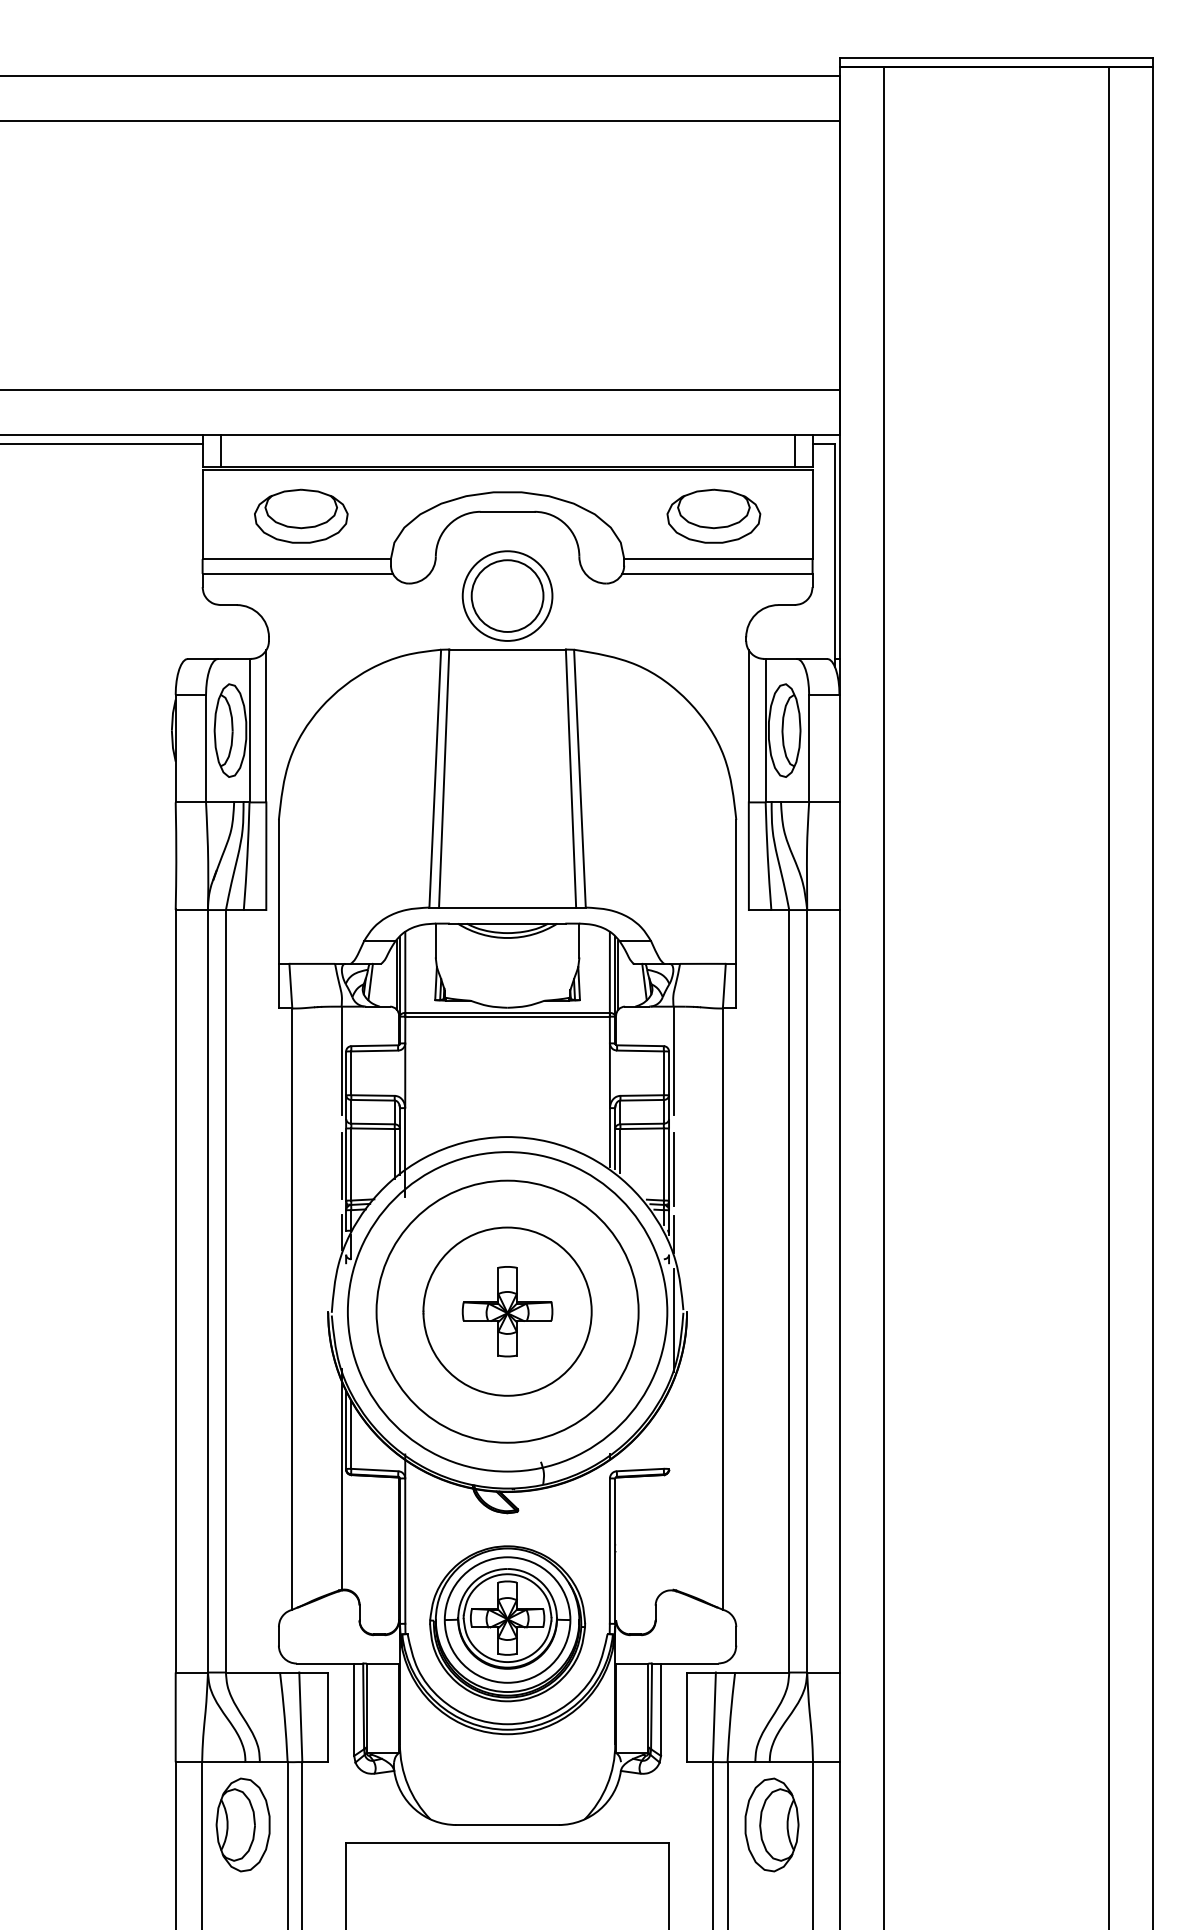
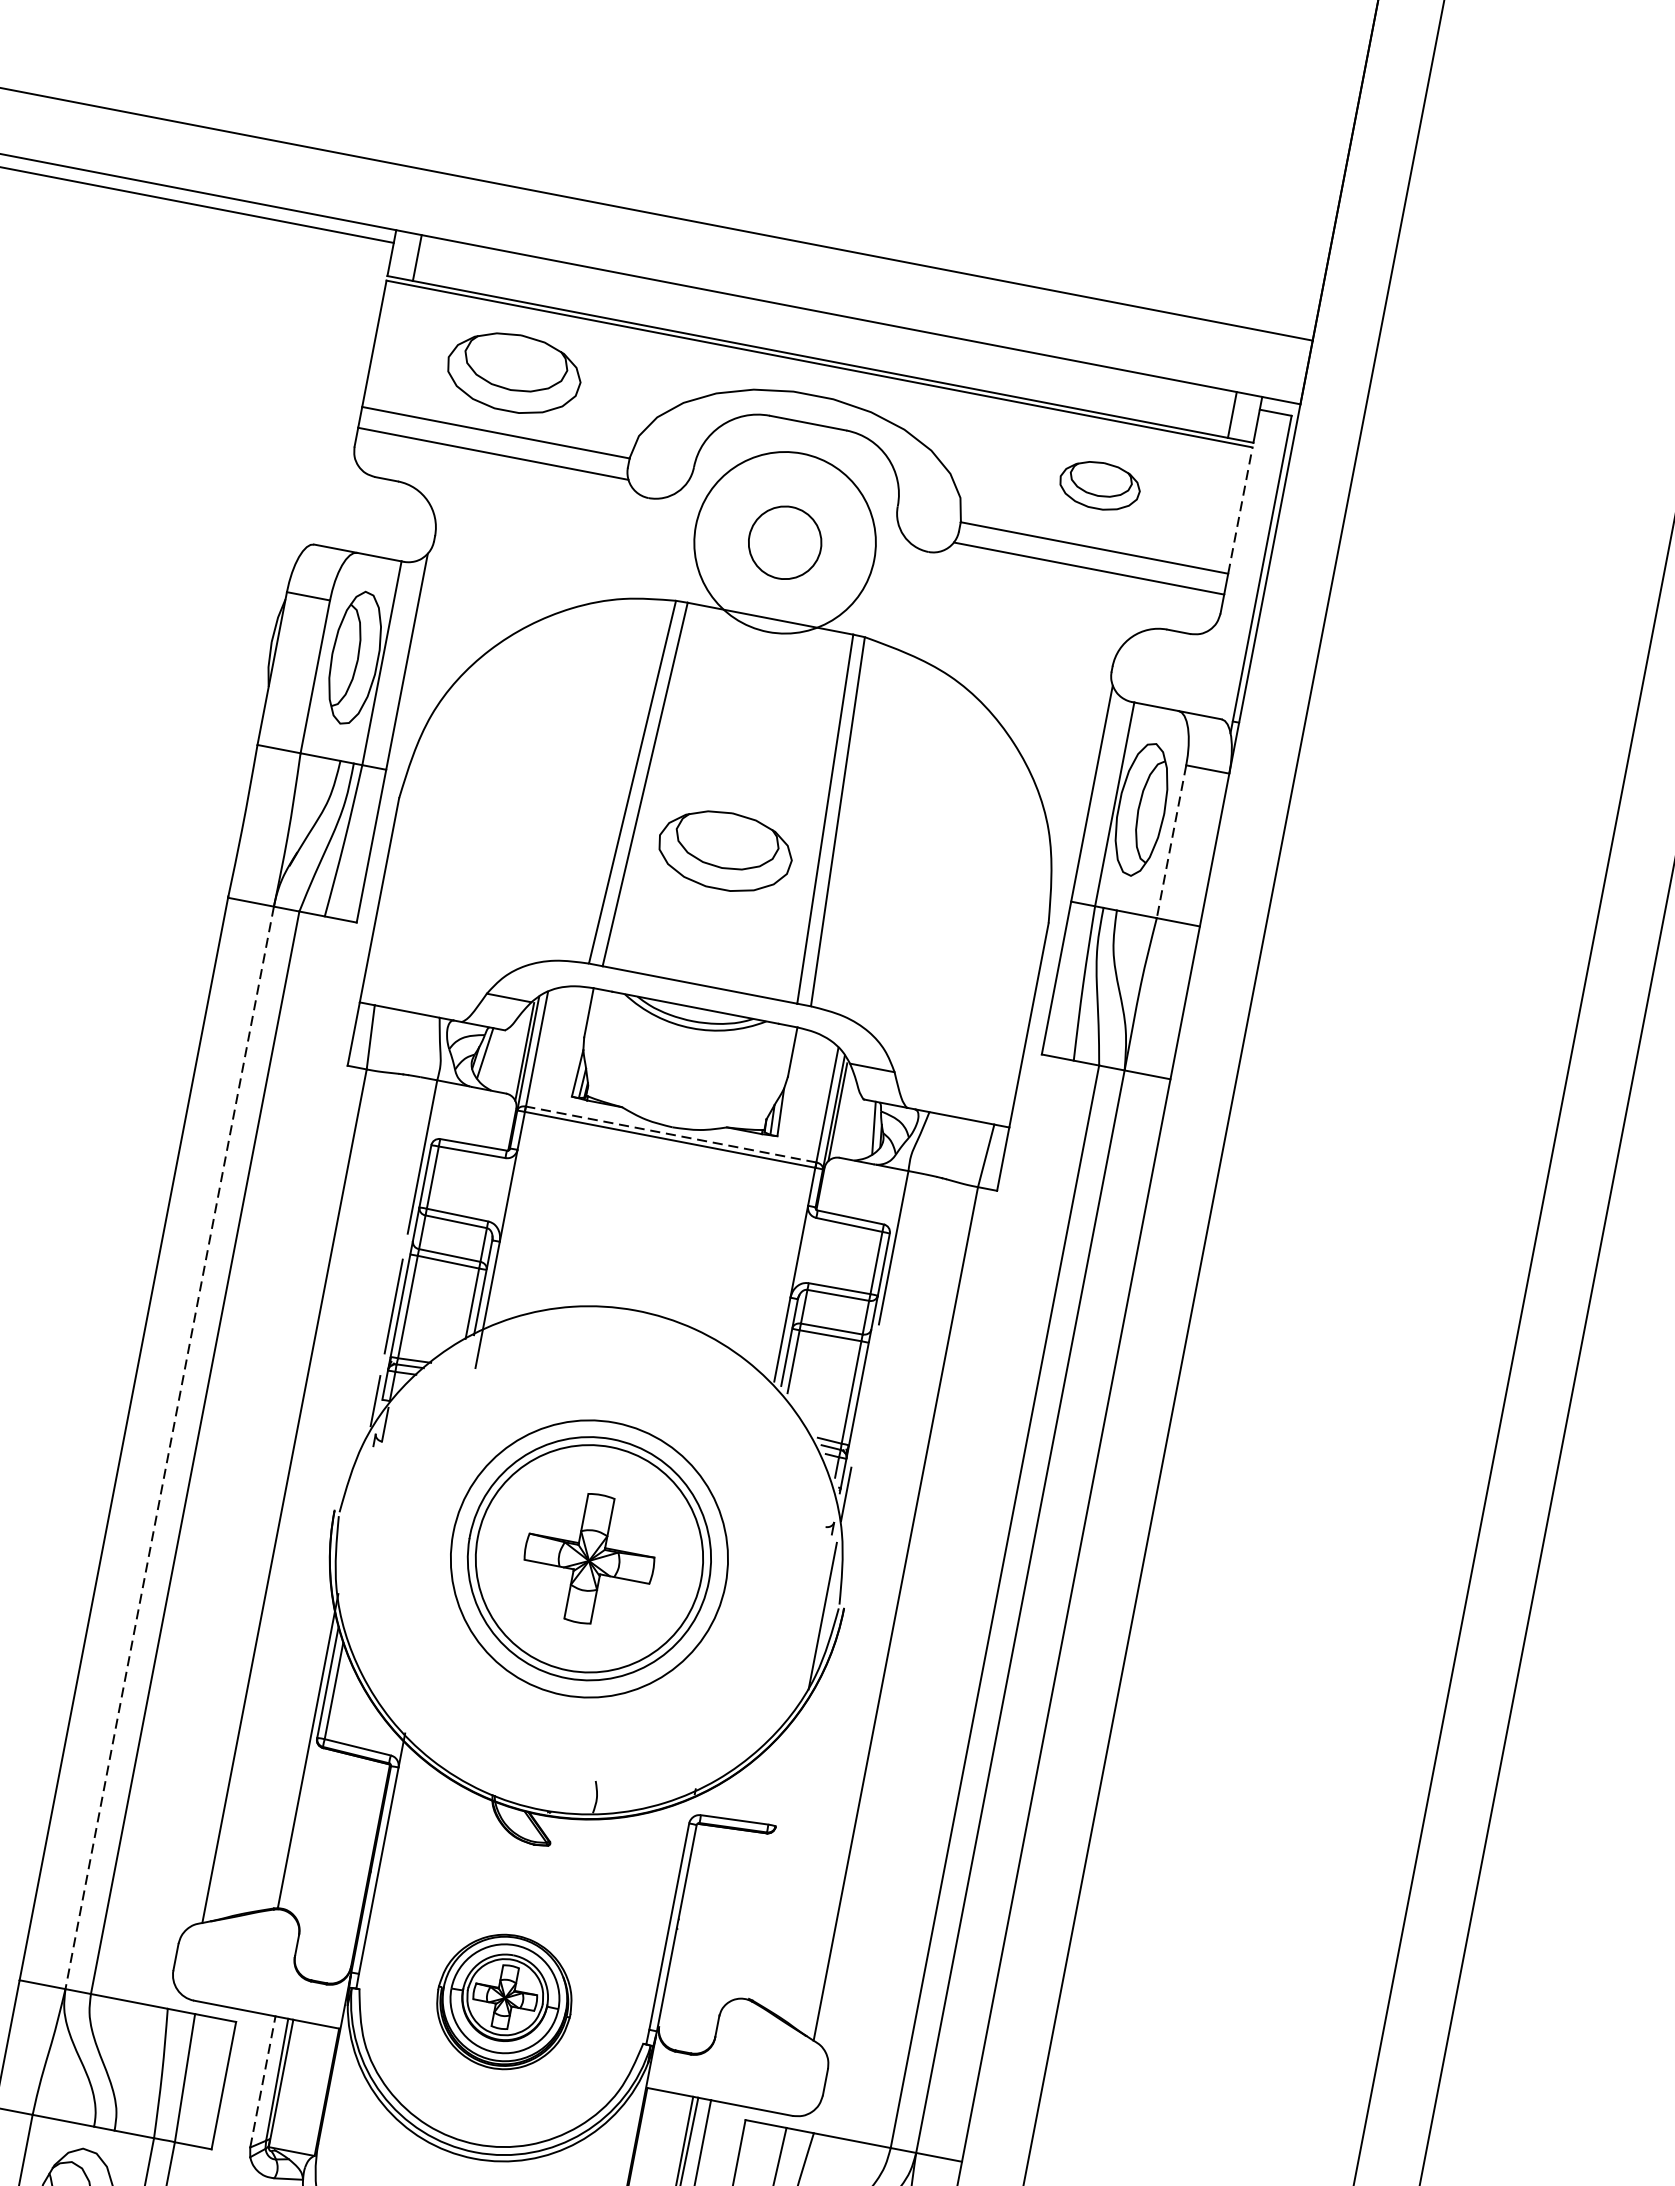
line: (812, 514) -> (1240, 510), solid -> dashed
part: (713, 515) -> (1099, 484), size x0.6
circle: (507, 595) -> (785, 541), size x0.7
circle: (507, 595) -> (785, 541), size x1.4
line: (809, 748) -> (1172, 841), solid -> dashed
part: (507, 812) -> (725, 850), added
line: (507, 1012) -> (671, 1133), solid -> dashed
line: (673, 1169) -> (863, 1402), removed
line: (207, 1291) -> (168, 1448), solid -> dashed
circle: (507, 1311) -> (589, 1558), size x0.6
circle: (507, 1311) -> (589, 1558), size x0.6
part: (507, 1623) -> (504, 2001), size x0.6
line: (354, 1709) -> (263, 2081), solid -> dashed

